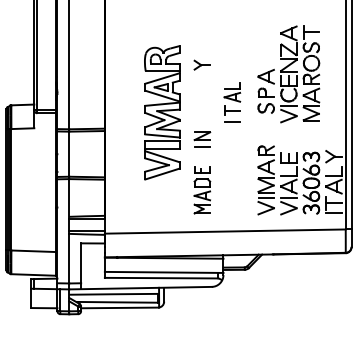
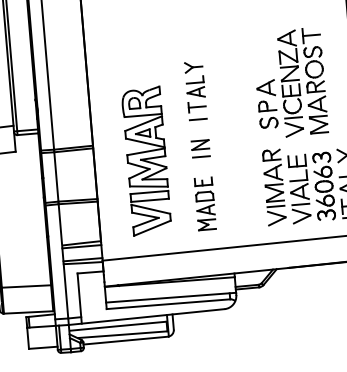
part: (288, 74) -> (290, 83), moved
part: (232, 102) -> (196, 98), moved
part: (162, 112) -> (146, 160), moved

